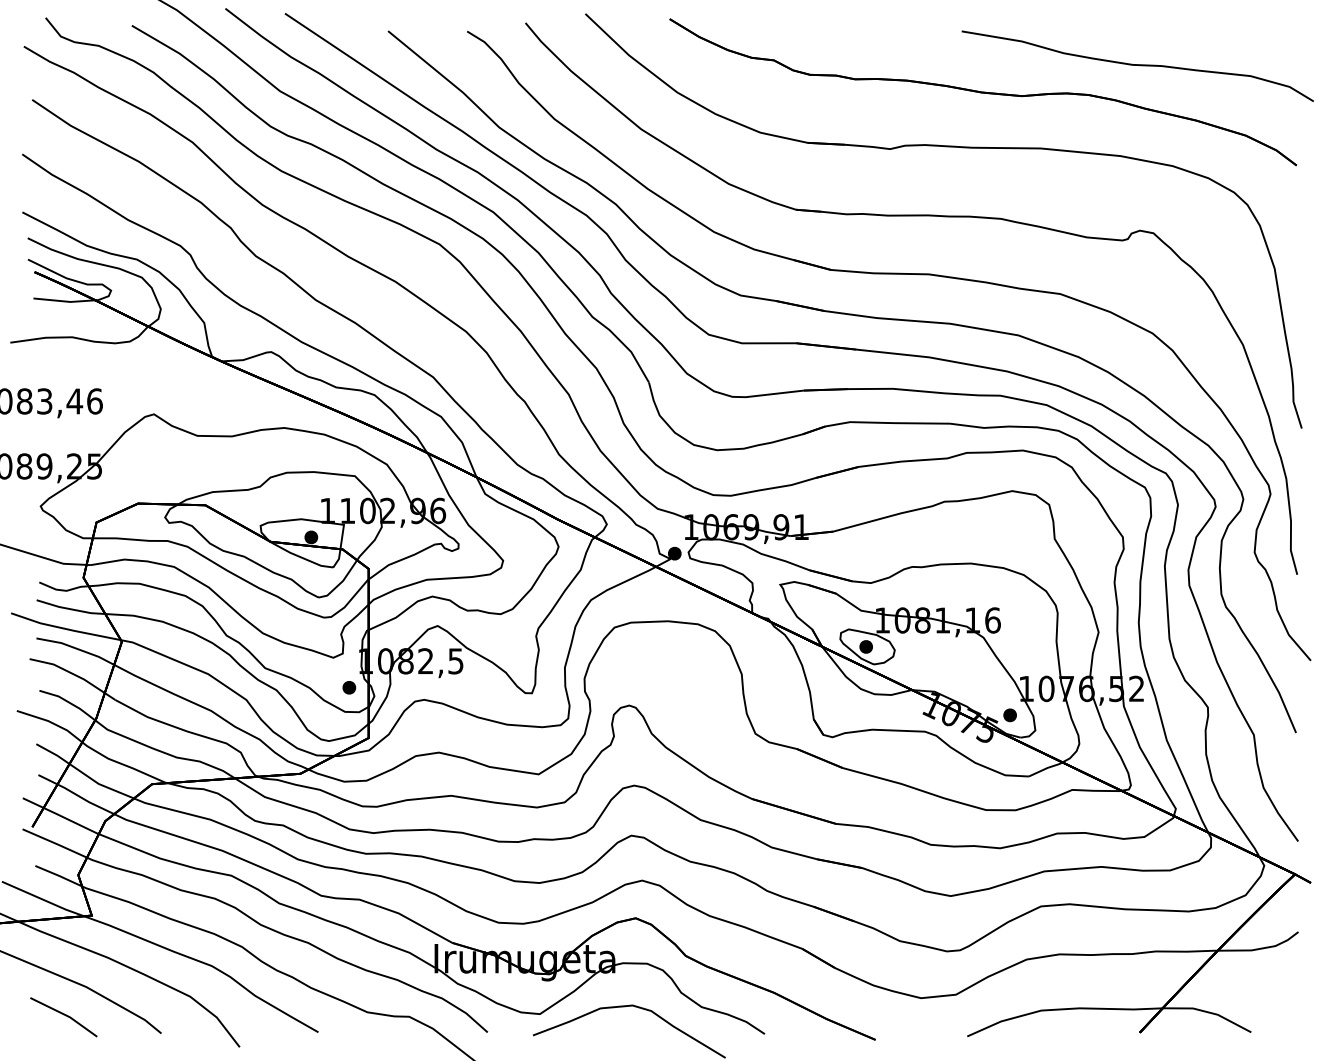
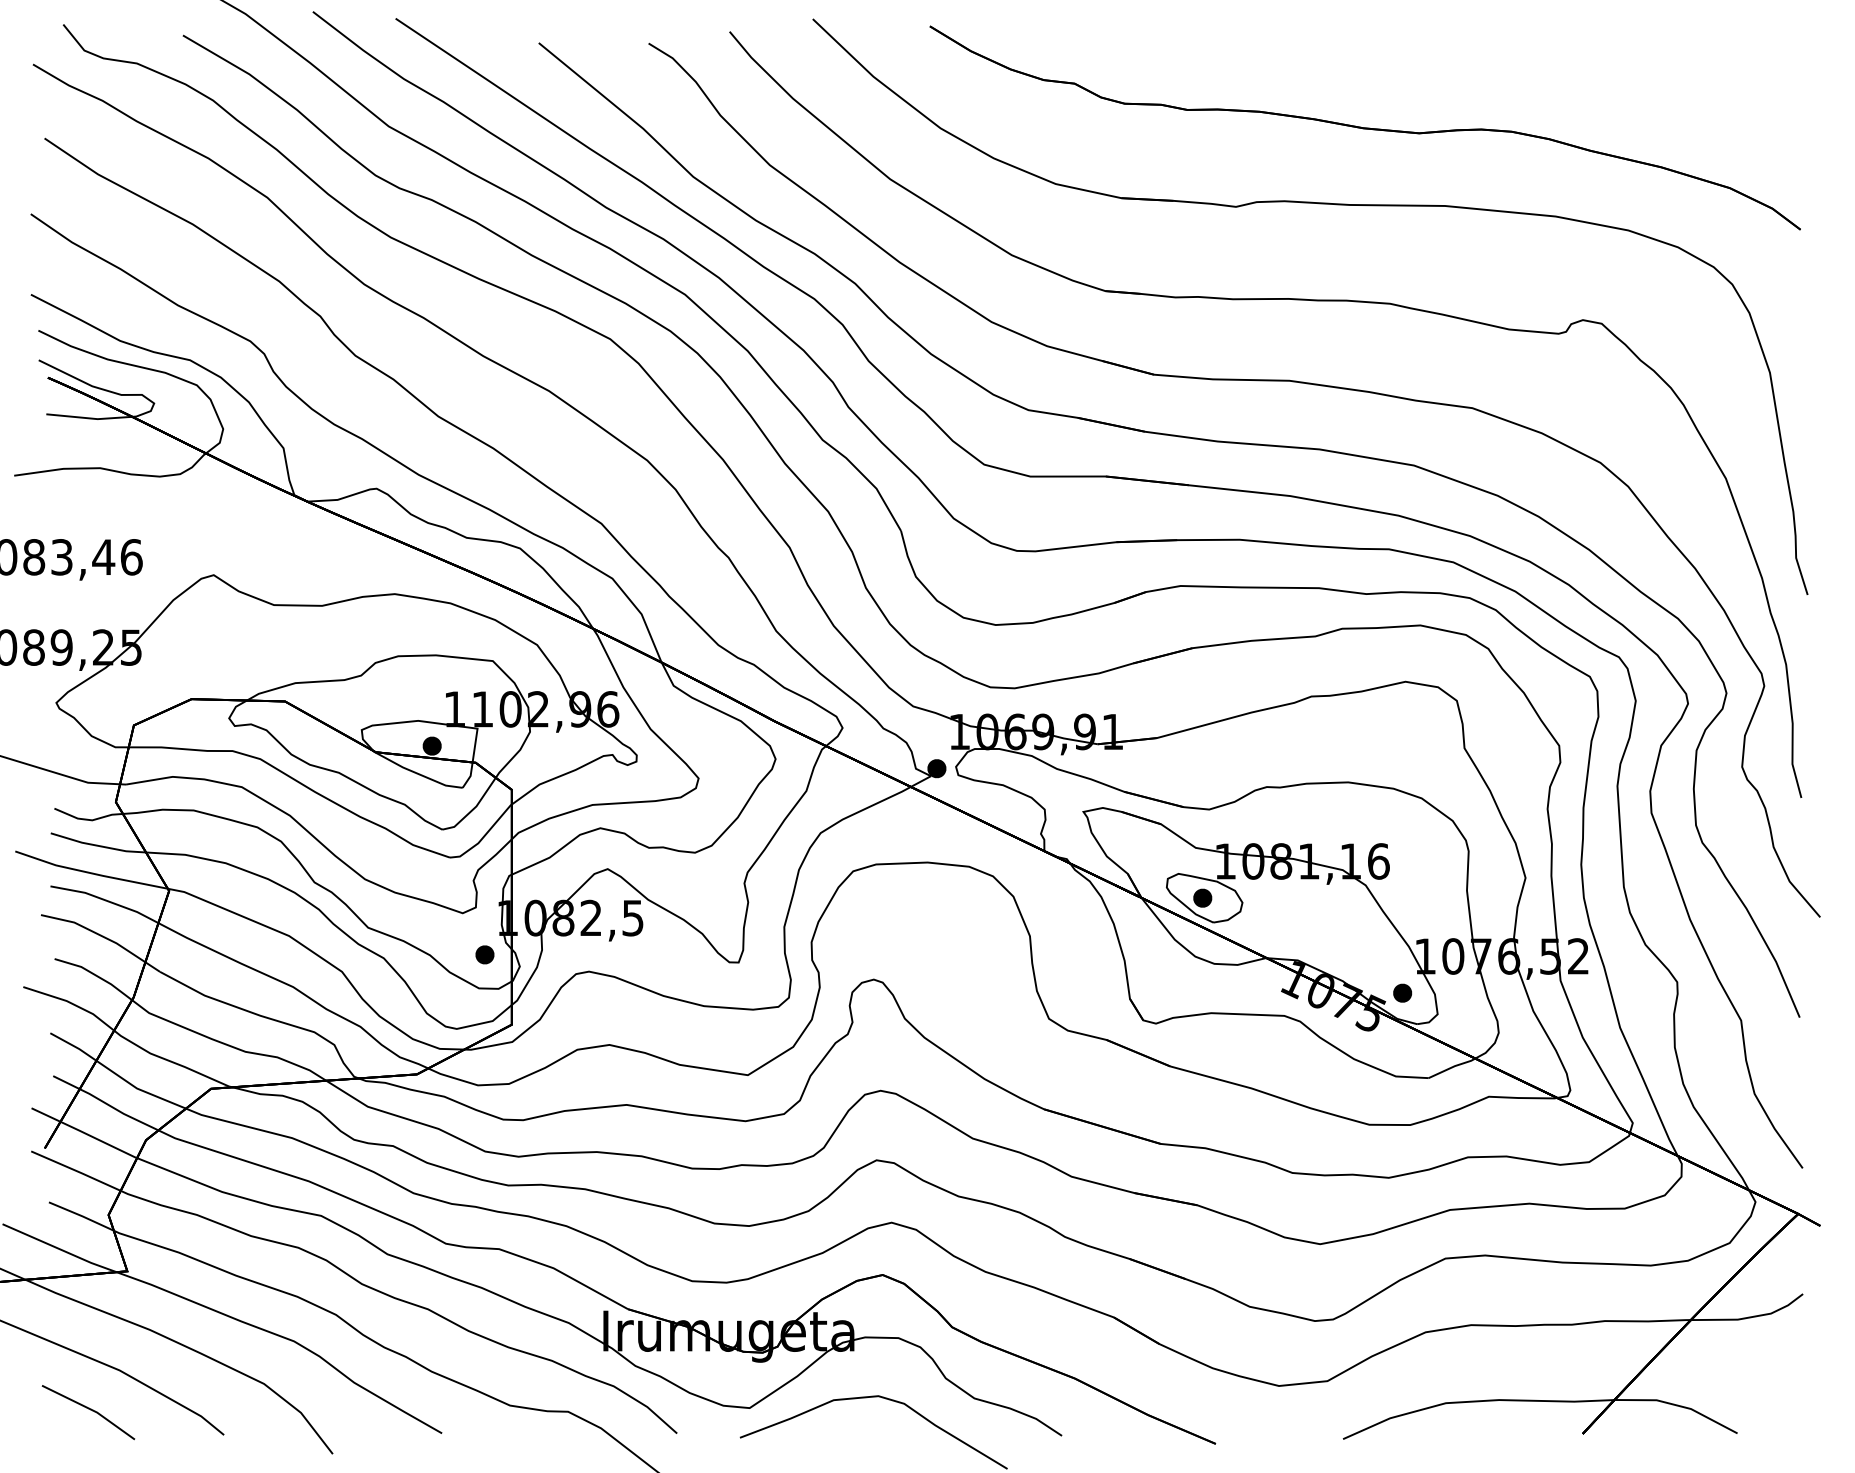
curve: (1137, 66) -> (1579, 91), removed

